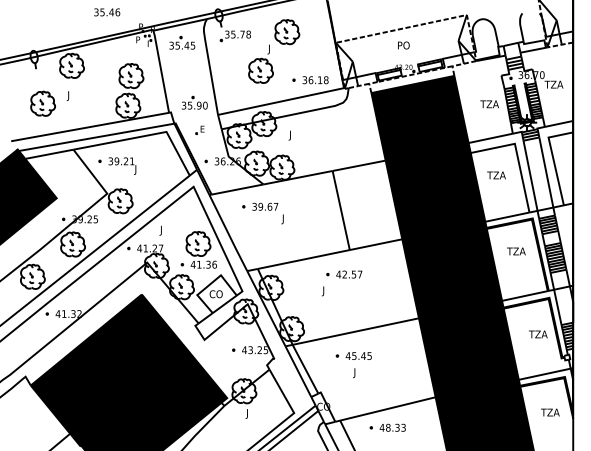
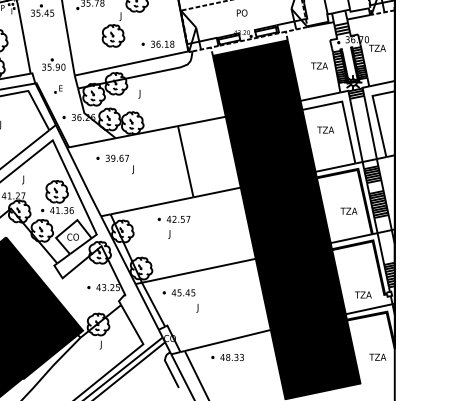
text: (516, 251) -> (349, 211), moved
part: (344, 274) -> (174, 219), moved
text: (538, 334) -> (363, 295), moved
part: (353, 355) -> (178, 292), moved
text: (550, 412) -> (377, 357), moved

